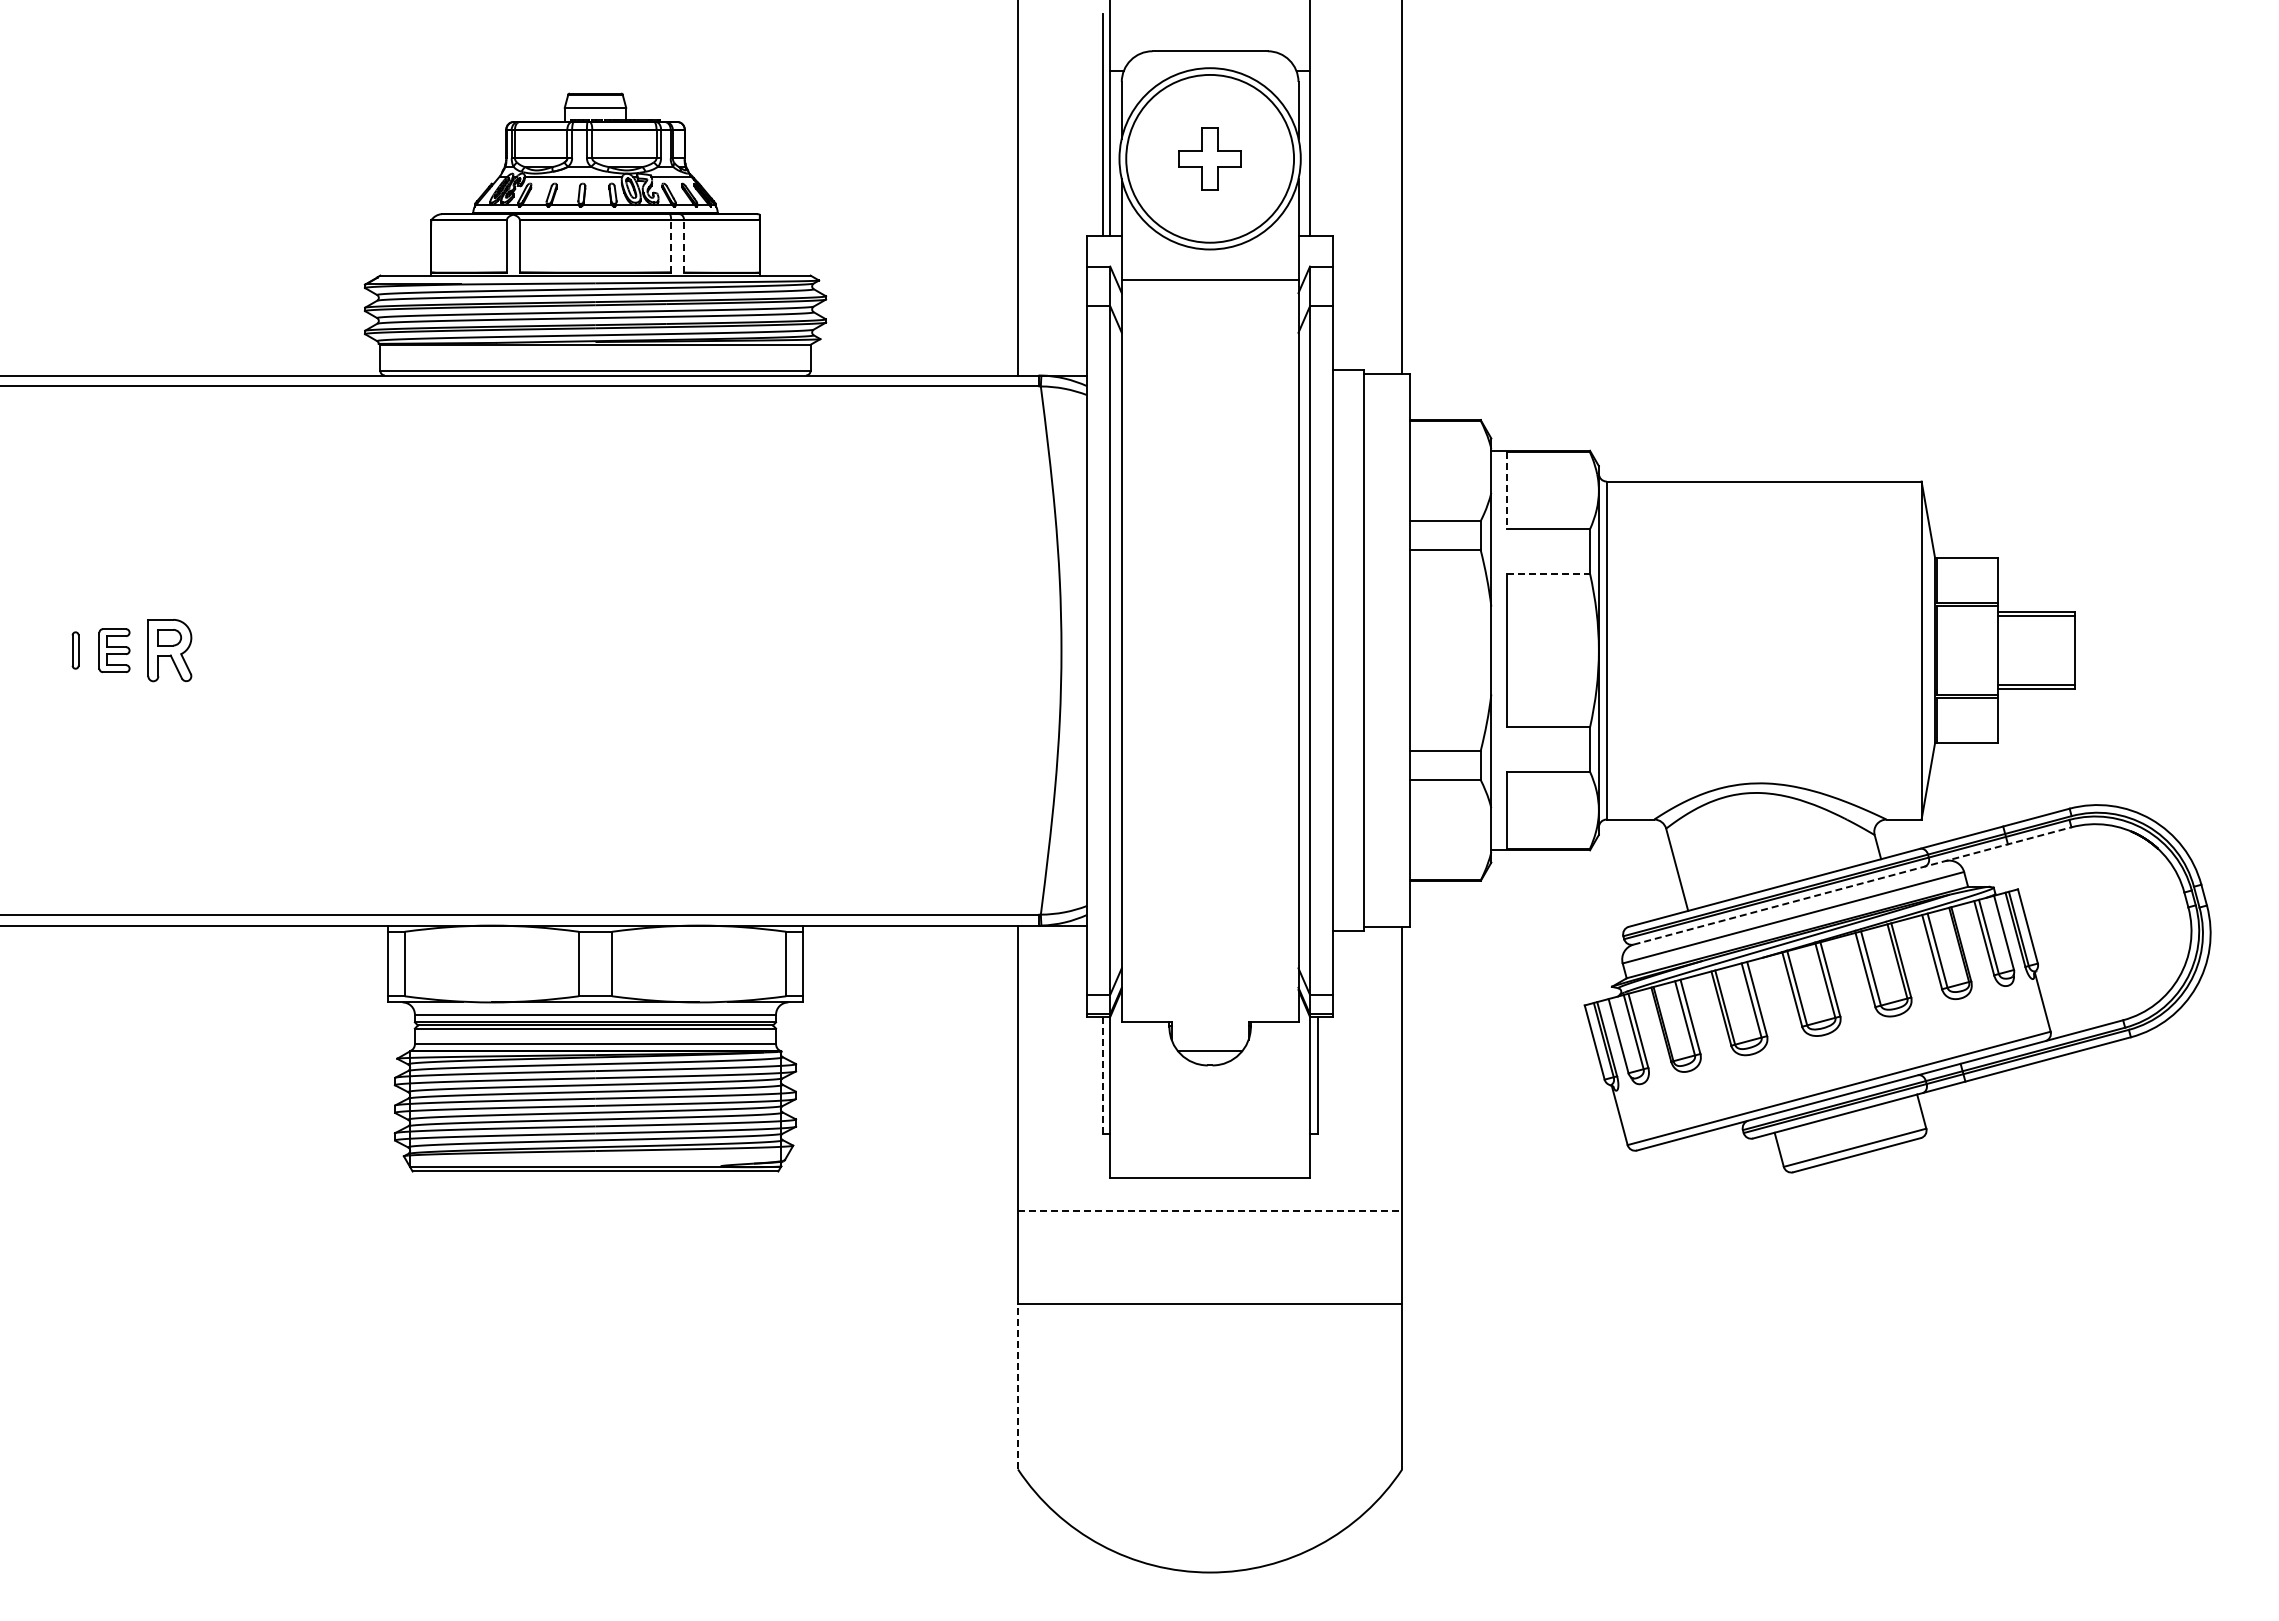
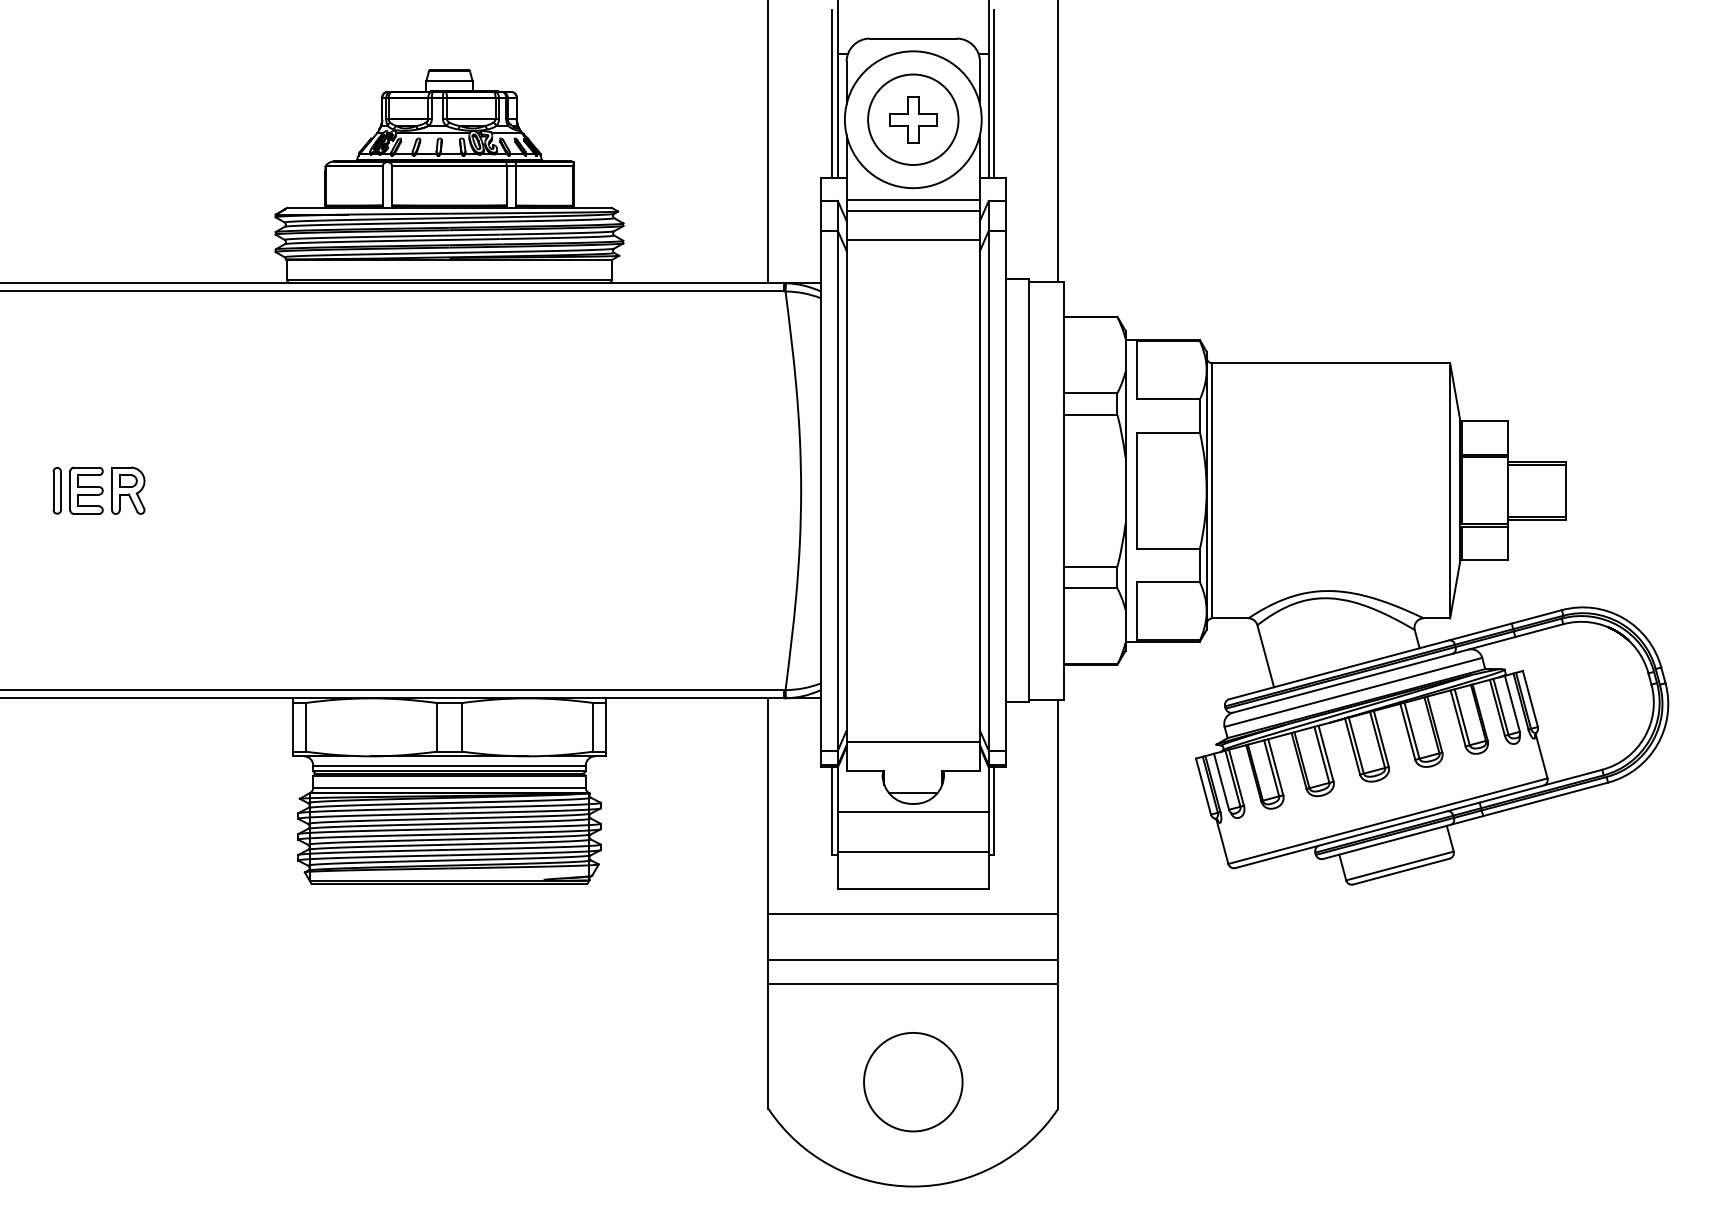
line: (1317, 124) -> (994, 93), added
circle: (1210, 158) -> (913, 119), size x0.71
line: (671, 245) -> (506, 185), dashed -> solid
line: (684, 245) -> (516, 185), dashed -> solid
line: (1209, 264) -> (912, 199), added
line: (1209, 317) -> (912, 239), added
line: (1506, 491) -> (1136, 370), dashed -> solid
line: (1548, 573) -> (1168, 432), dashed -> solid
part: (75, 650) -> (57, 490), size x1.67
part: (114, 650) -> (86, 490), size x1.43
line: (1852, 885) -> (1398, 668), dashed -> solid
line: (1209, 983) -> (912, 742), added
line: (1102, 1075) -> (832, 811), dashed -> solid
line: (1210, 1076) -> (913, 812), added
line: (1210, 1129) -> (913, 852), added
line: (1210, 1211) -> (913, 914), dashed -> solid
line: (1210, 1272) -> (913, 960), added
line: (1018, 1386) -> (768, 1046), dashed -> solid
circle: (1210, 1434) -> (913, 1082), added

